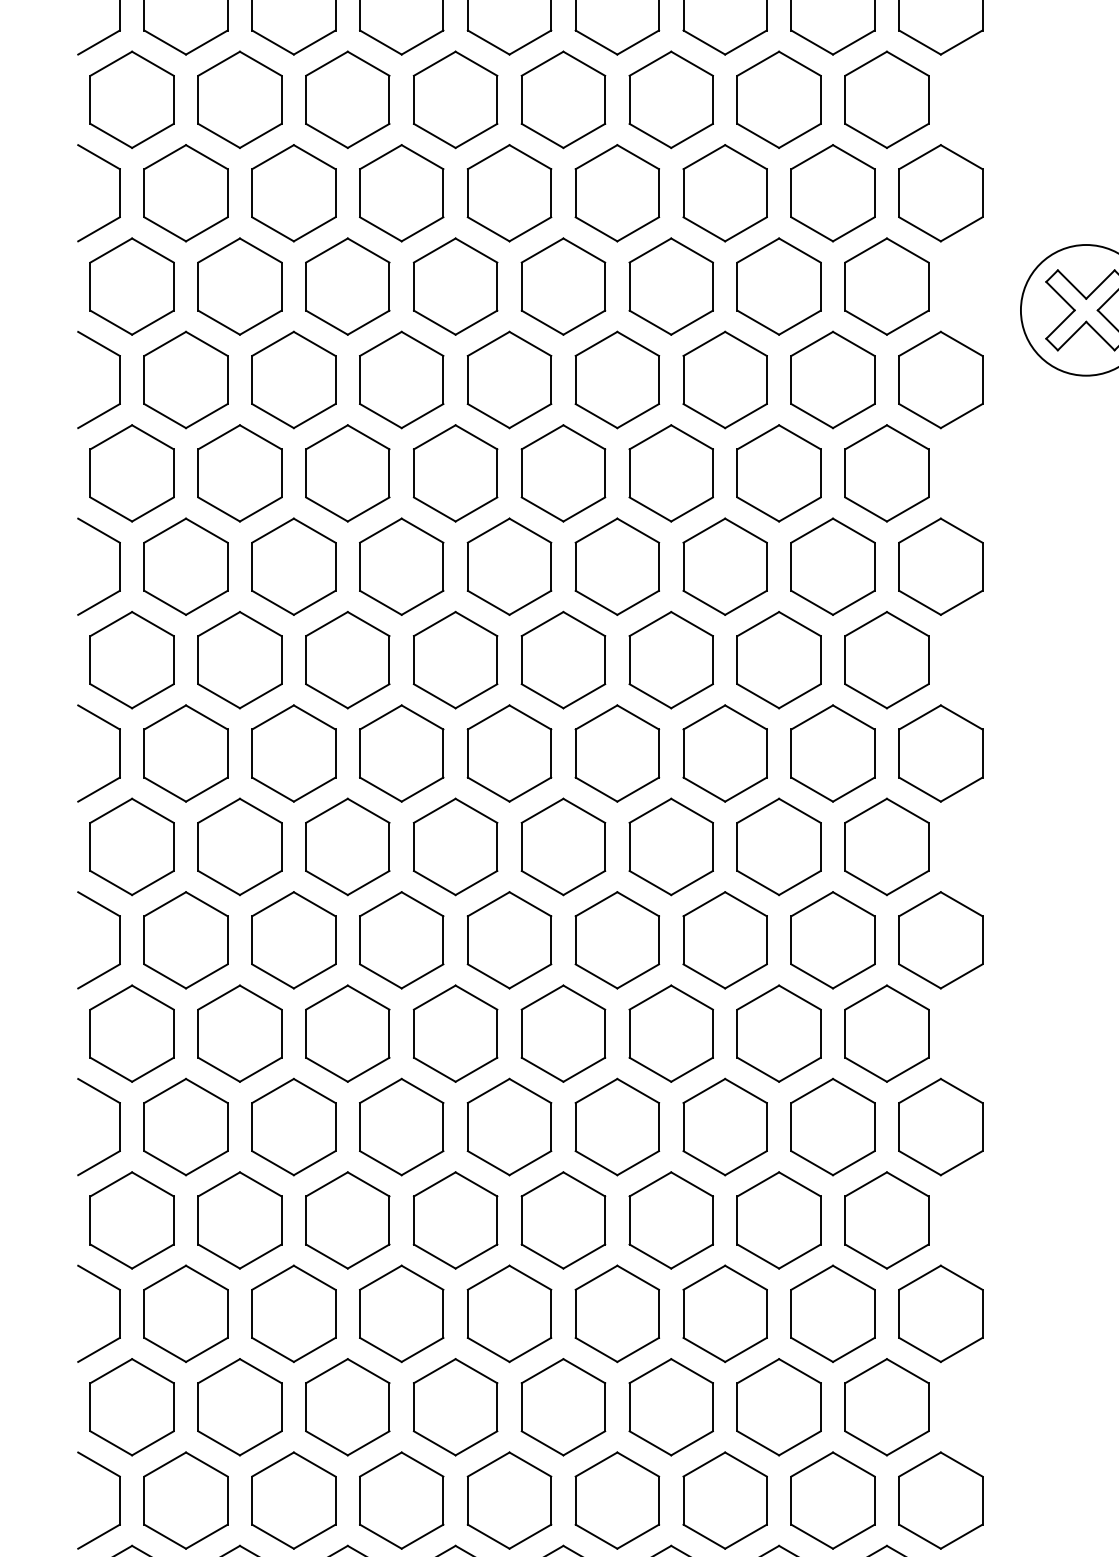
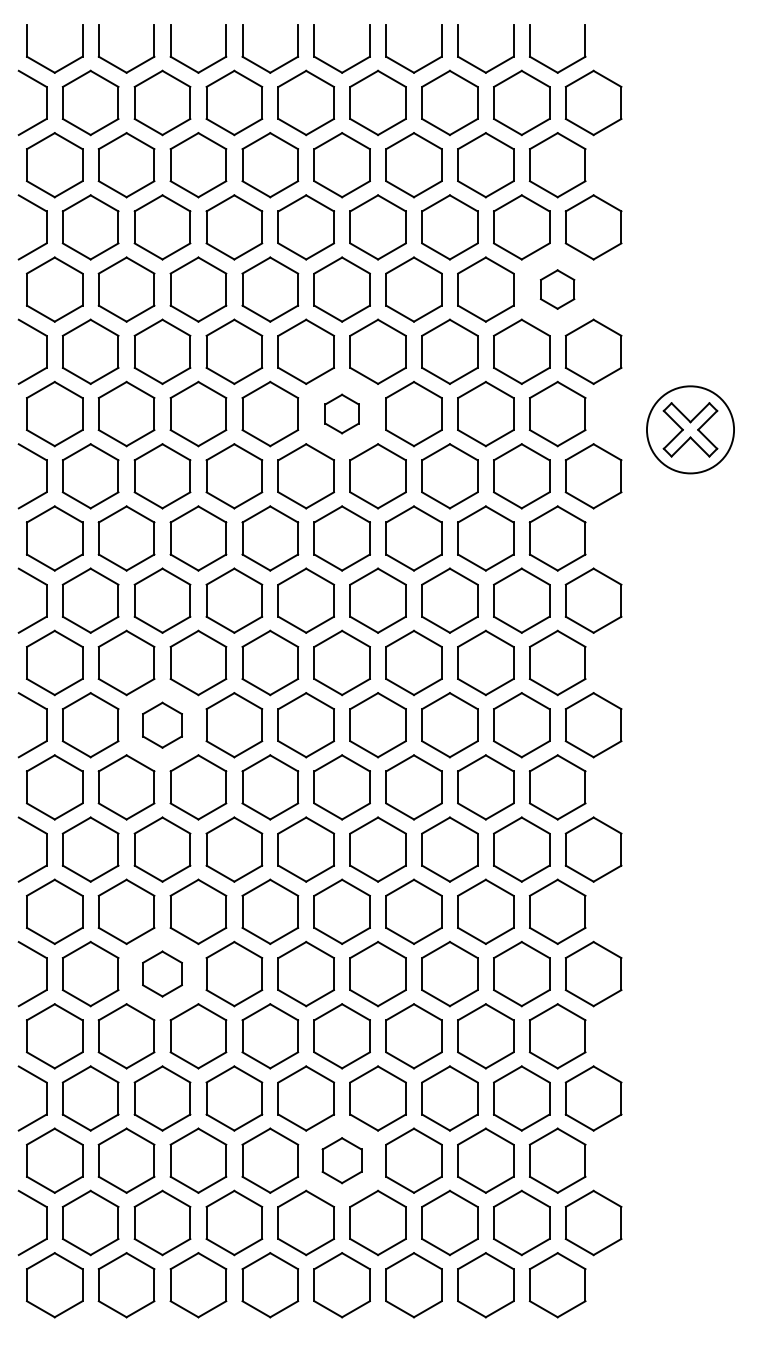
part: (886, 99) -> (557, 289), size x0.6
part: (562, 285) -> (341, 413), size x0.6
part: (293, 754) -> (162, 725), size x0.7
part: (293, 1126) -> (162, 973), size x0.7
part: (562, 1406) -> (341, 1160), size x0.7

